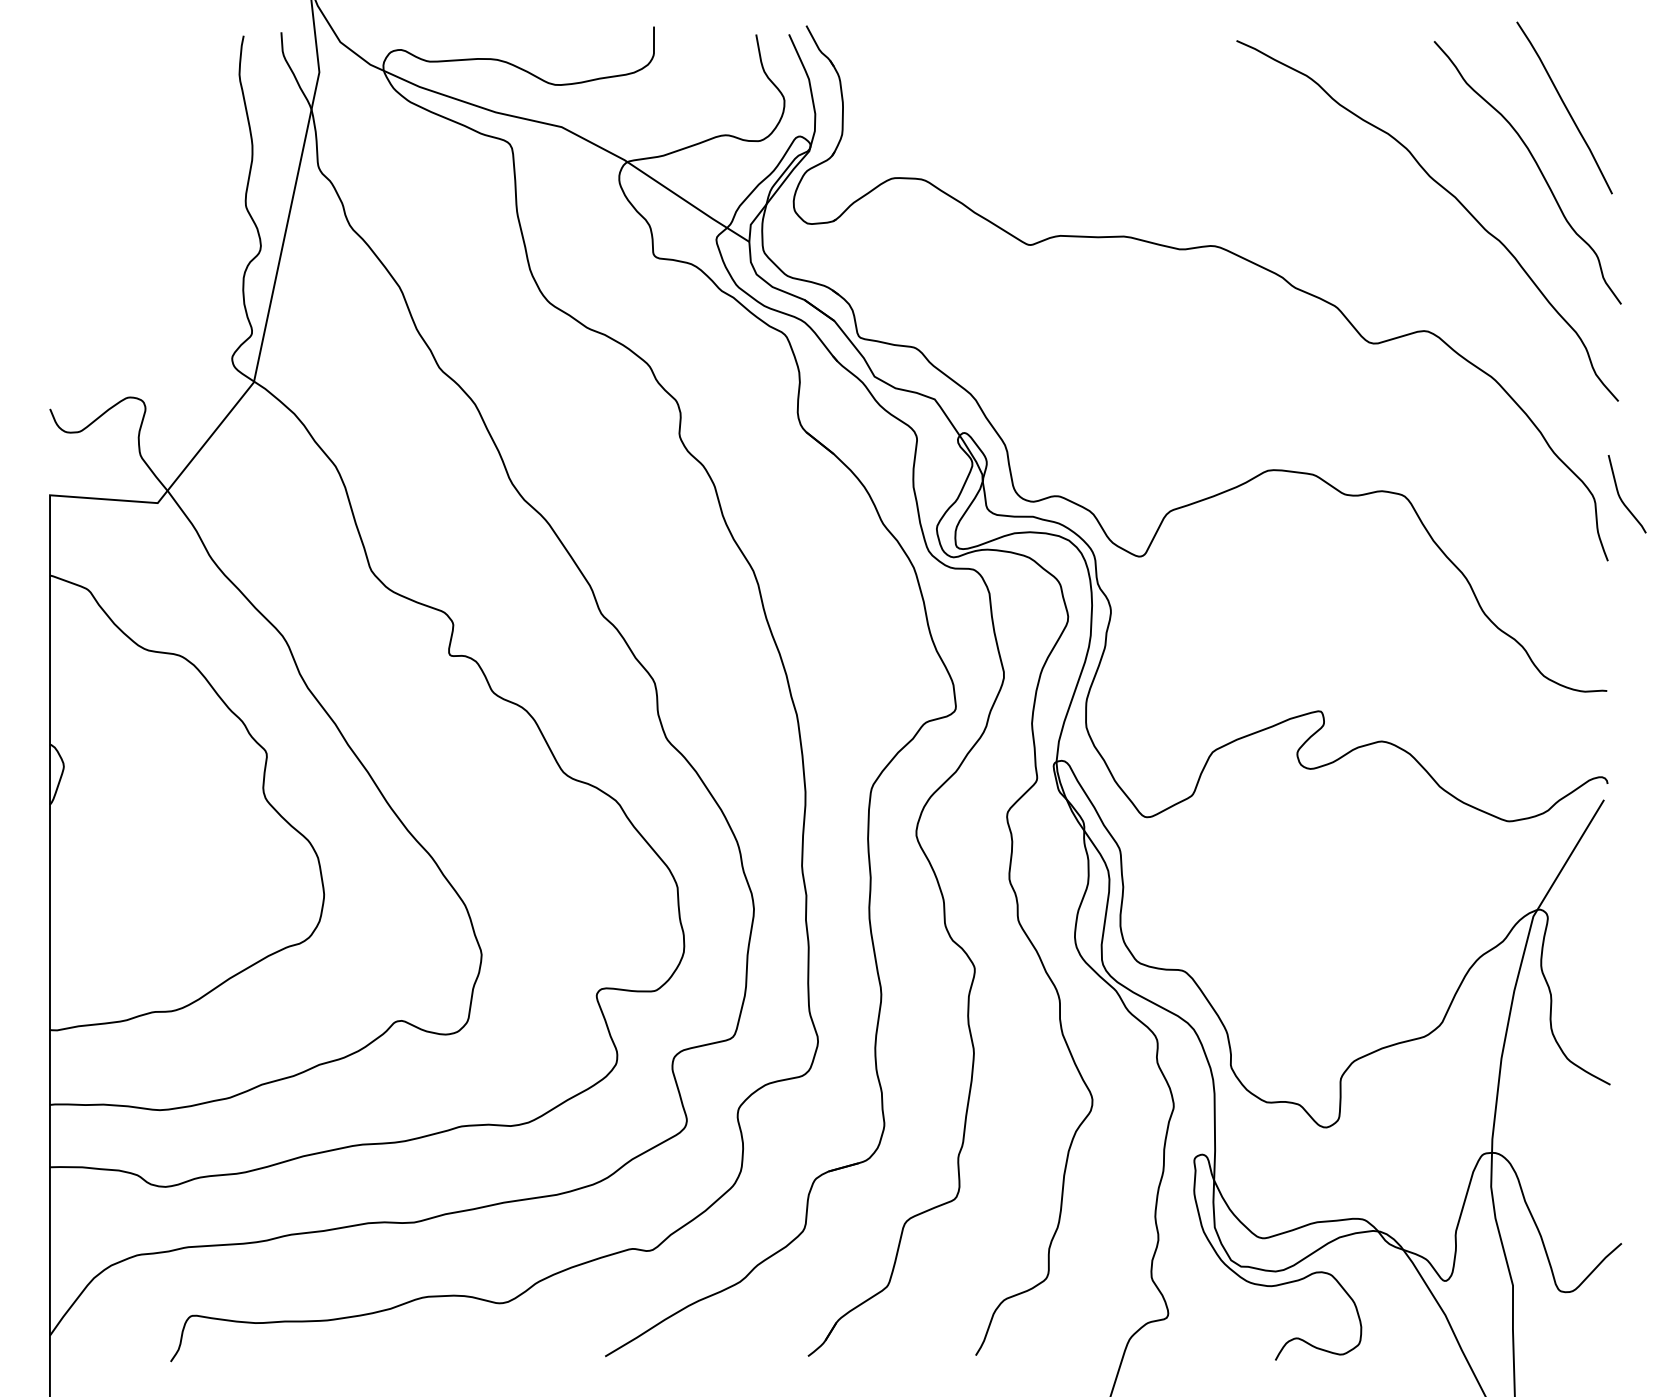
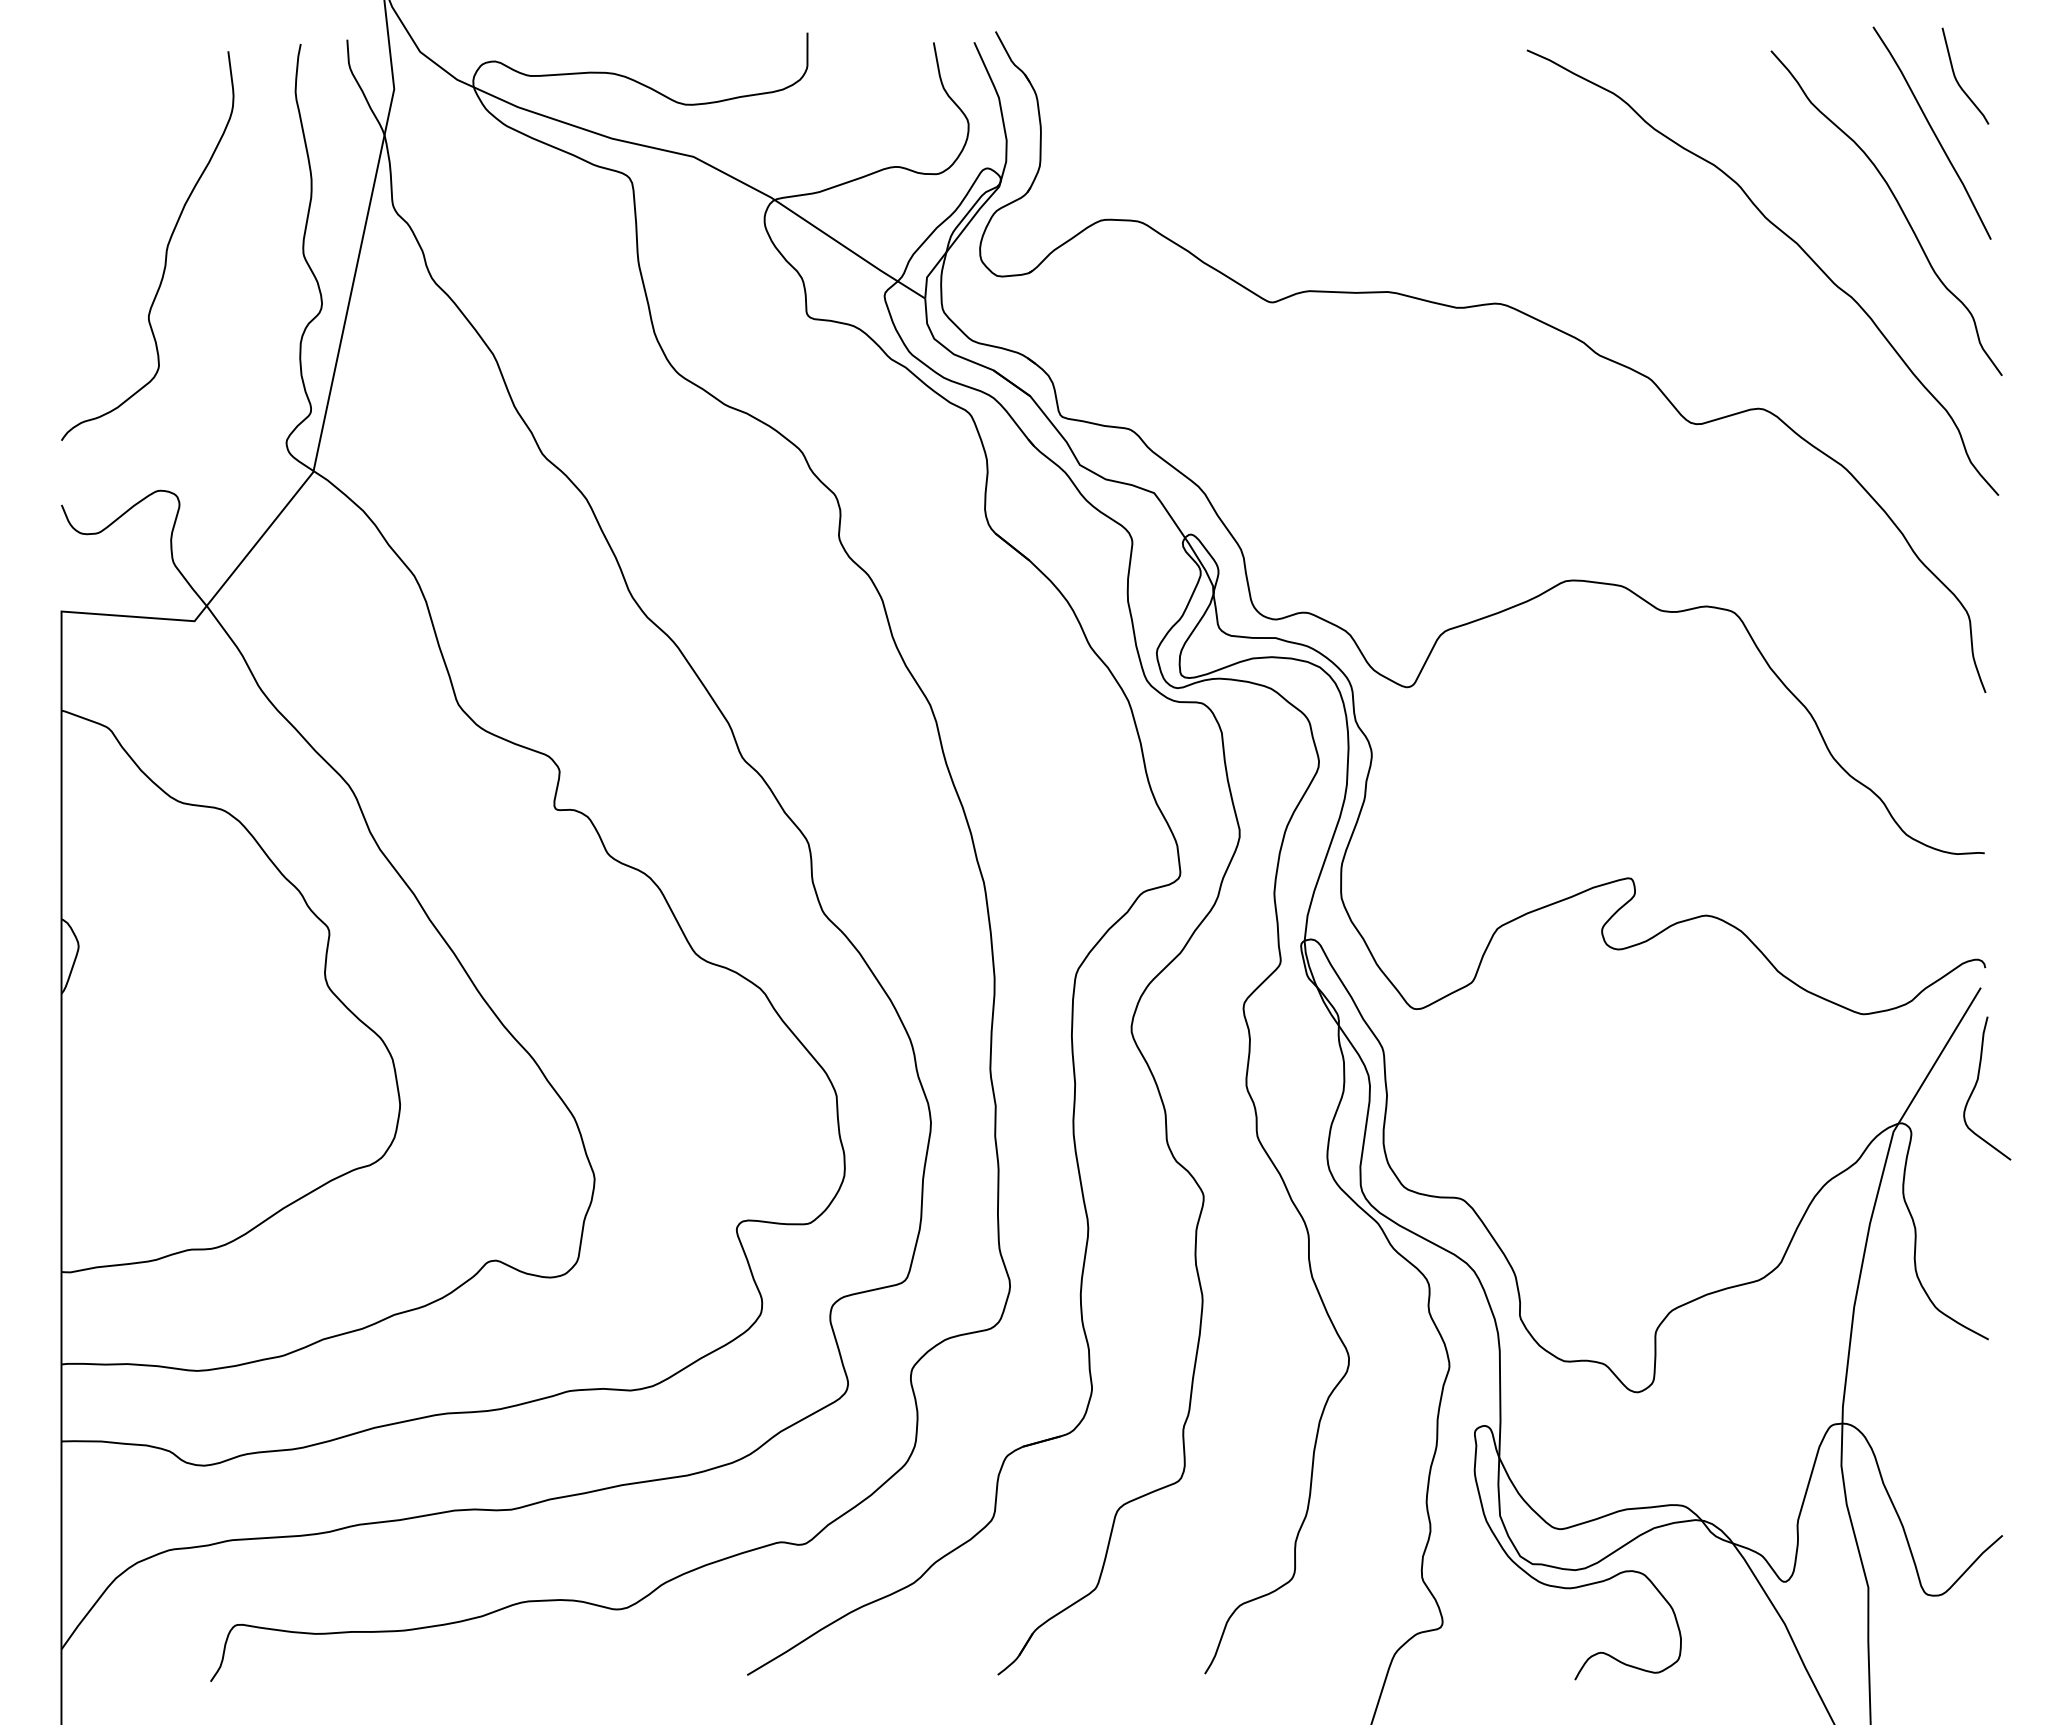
curve: (134, 202) -> (165, 250), added
curve: (1619, 495) -> (1956, 77), moved
curve: (1601, 877) -> (1977, 1083), added

